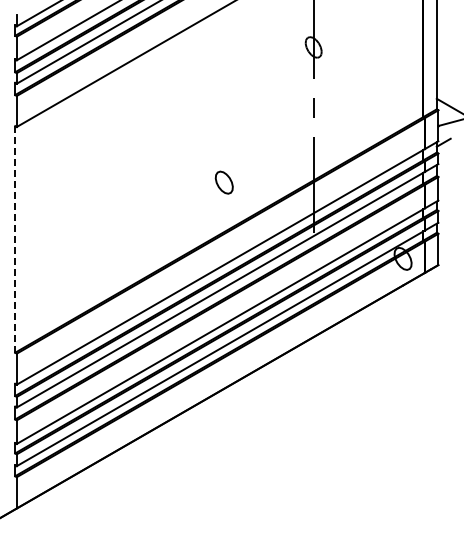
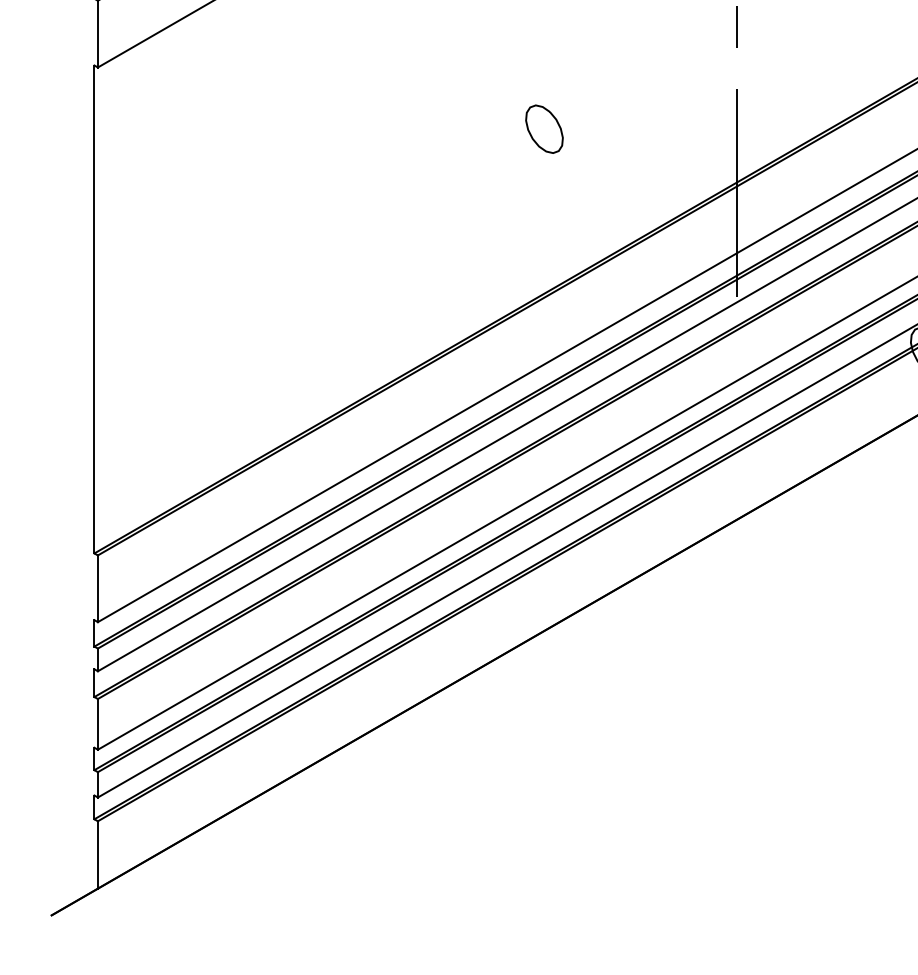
part: (223, 182) -> (542, 128), moved
line: (15, 238) -> (95, 307), dashed -> solid

